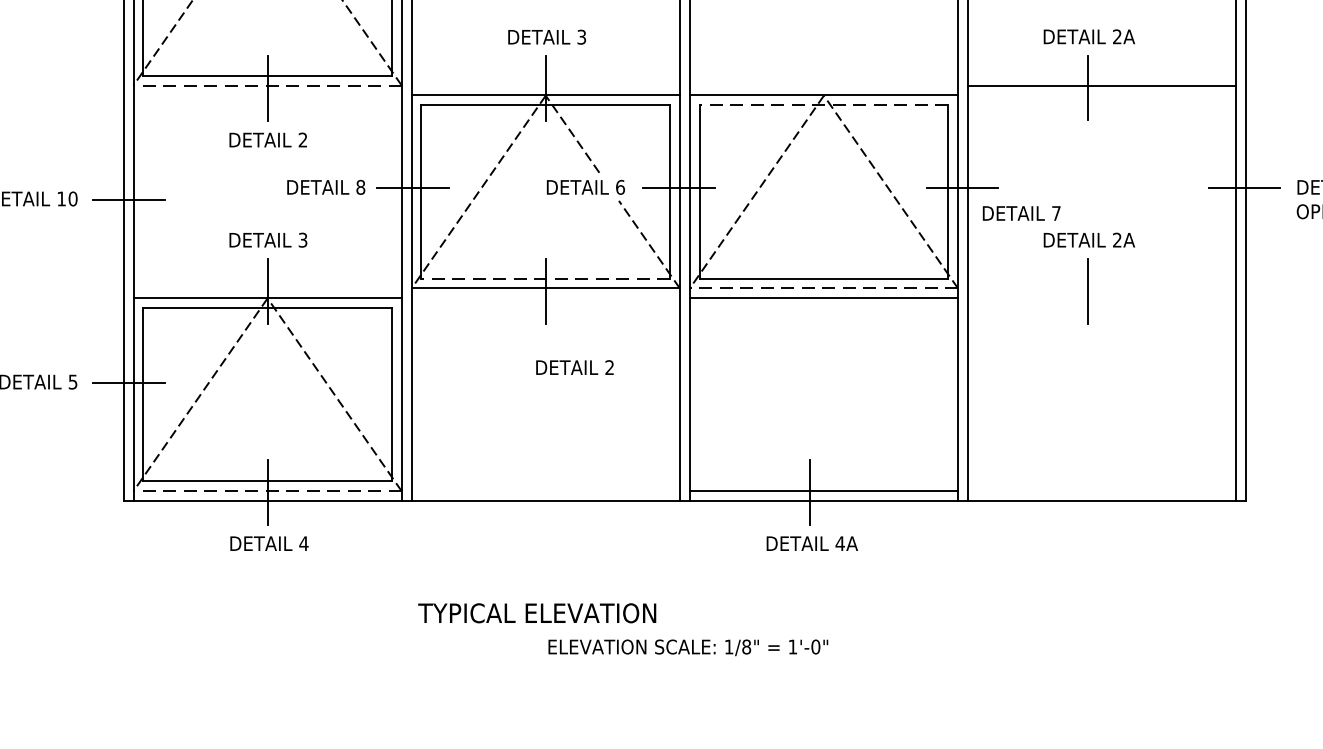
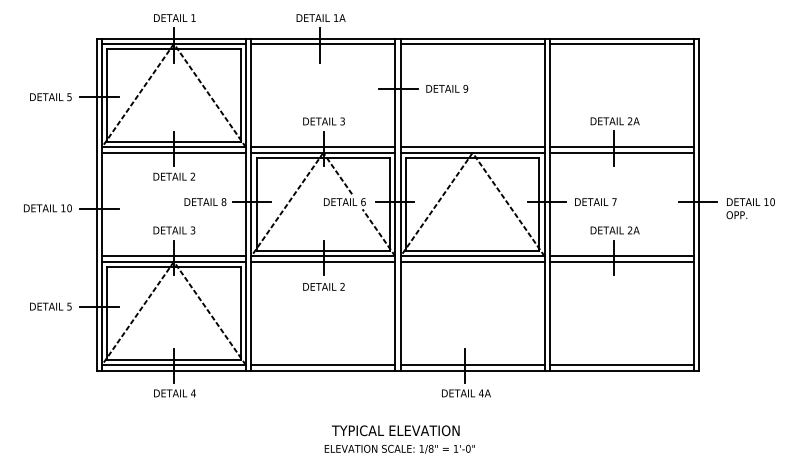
line: (266, 85) -> (173, 147), dashed -> solid
line: (546, 85) -> (323, 147), added
line: (823, 85) -> (472, 147), added
line: (266, 94) -> (173, 152), added
line: (1103, 94) -> (622, 152), added
line: (823, 104) -> (472, 157), dashed -> solid
text: (1021, 212) -> (595, 201), moved
line: (546, 279) -> (323, 251), dashed -> solid
line: (266, 288) -> (173, 256), added
line: (823, 288) -> (472, 256), dashed -> solid
line: (1103, 288) -> (622, 256), added
line: (546, 298) -> (323, 261), added
line: (1103, 298) -> (622, 261), added
text: (574, 366) -> (323, 286), moved
line: (266, 491) -> (173, 365), dashed -> solid
line: (546, 491) -> (323, 365), added
line: (1103, 491) -> (622, 365), added
text: (536, 612) -> (395, 430), moved

